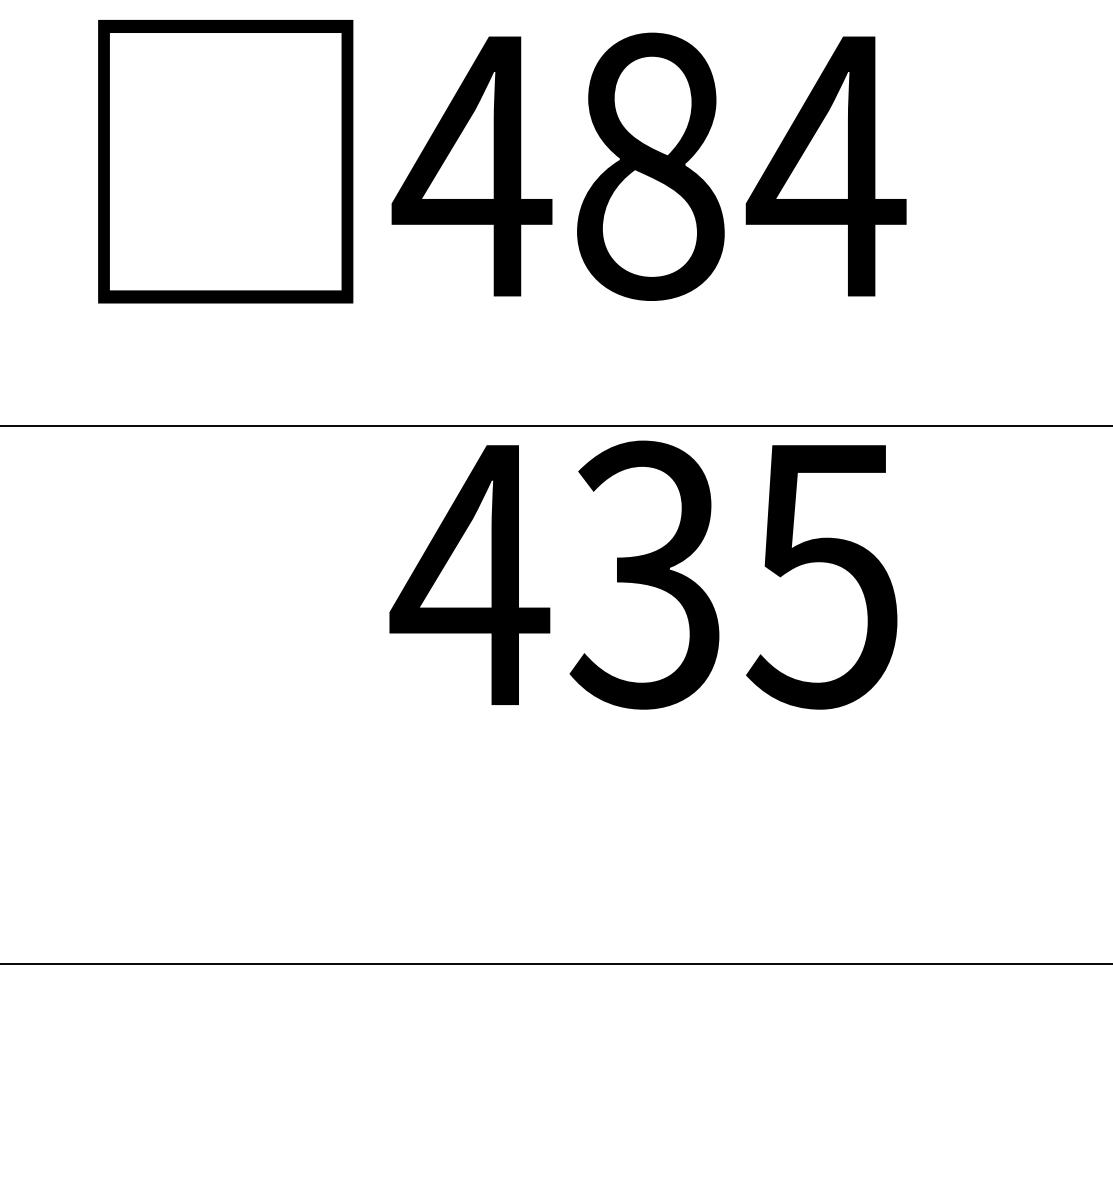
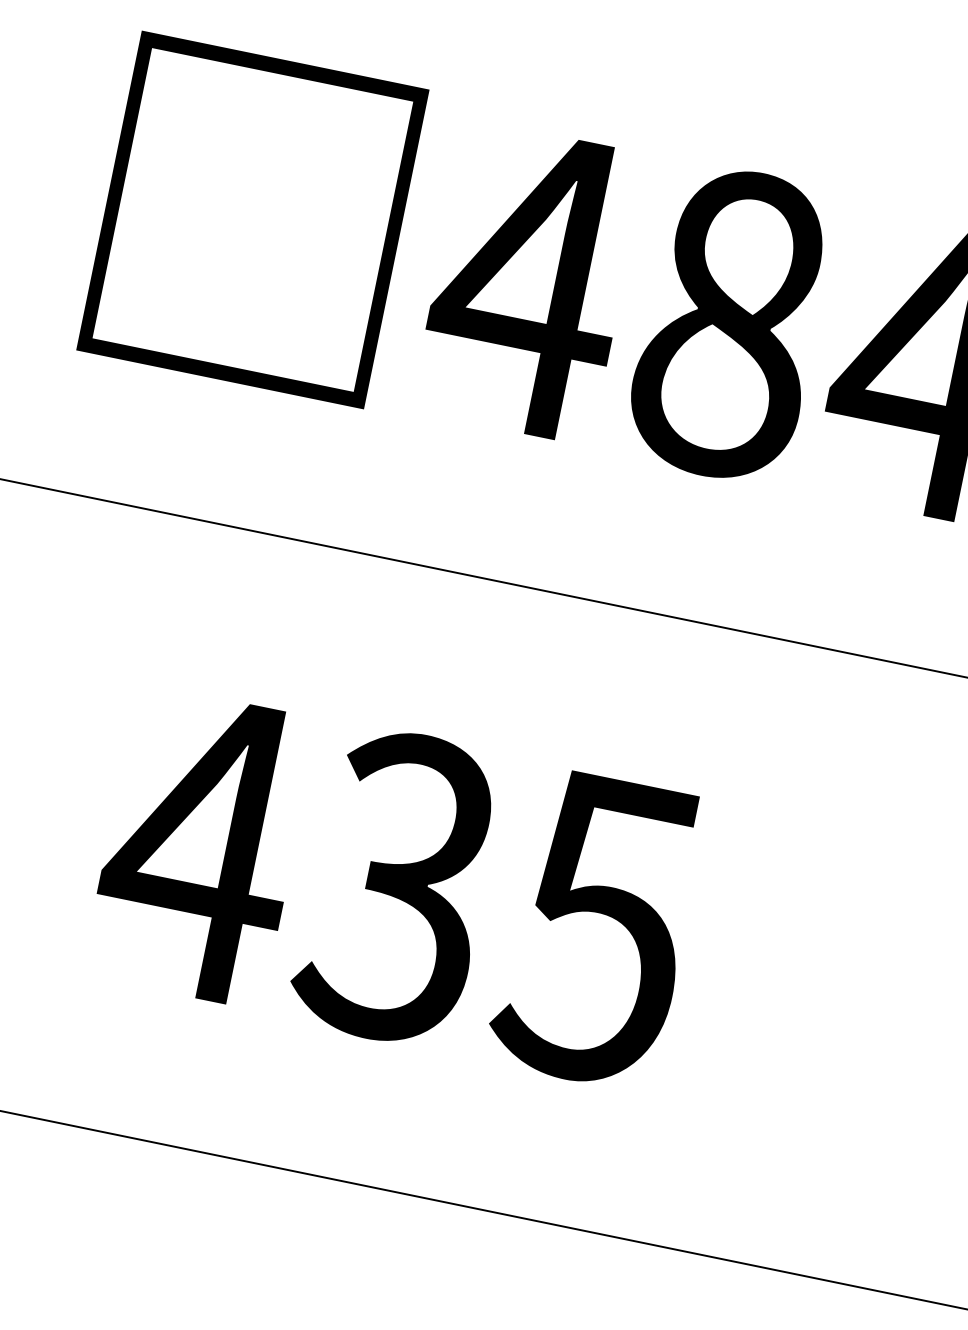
text: (643, 574) -> (396, 886), moved

